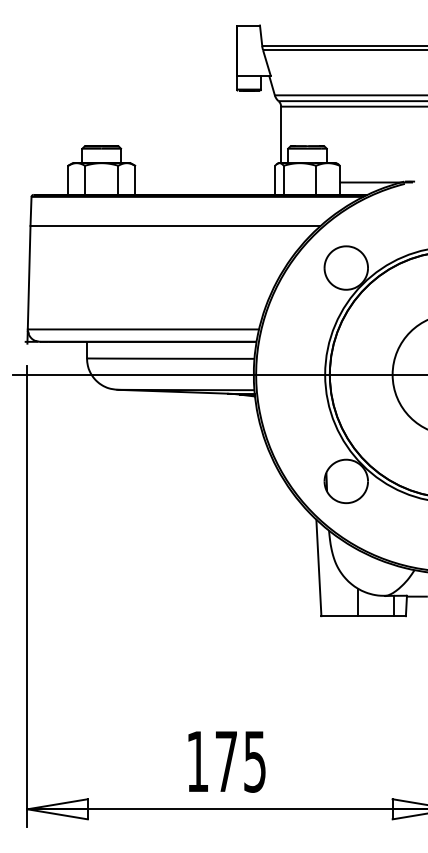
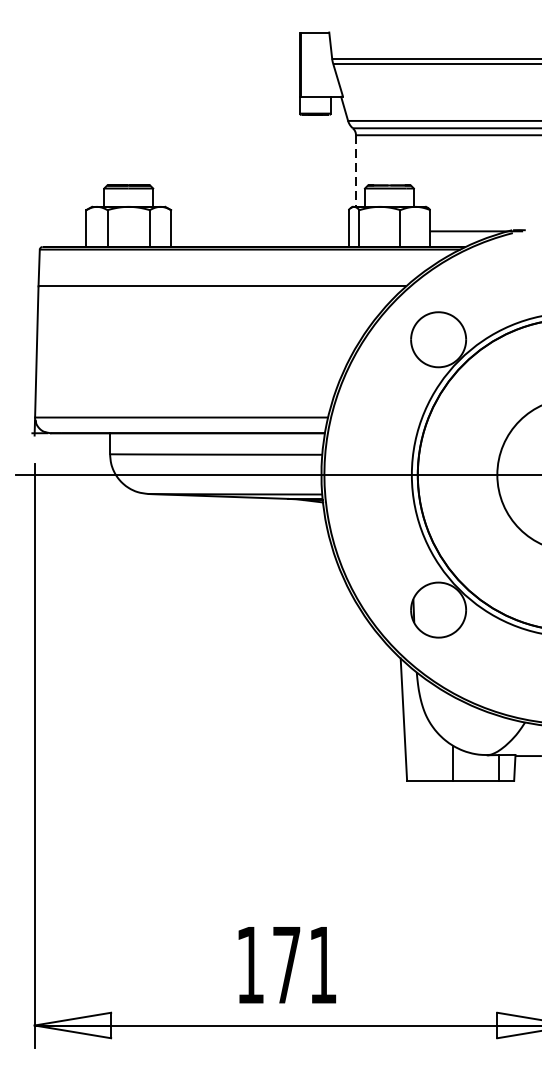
line: (281, 135) -> (356, 171), solid -> dashed
text: (254, 761) -> (322, 964), 175 -> 171

